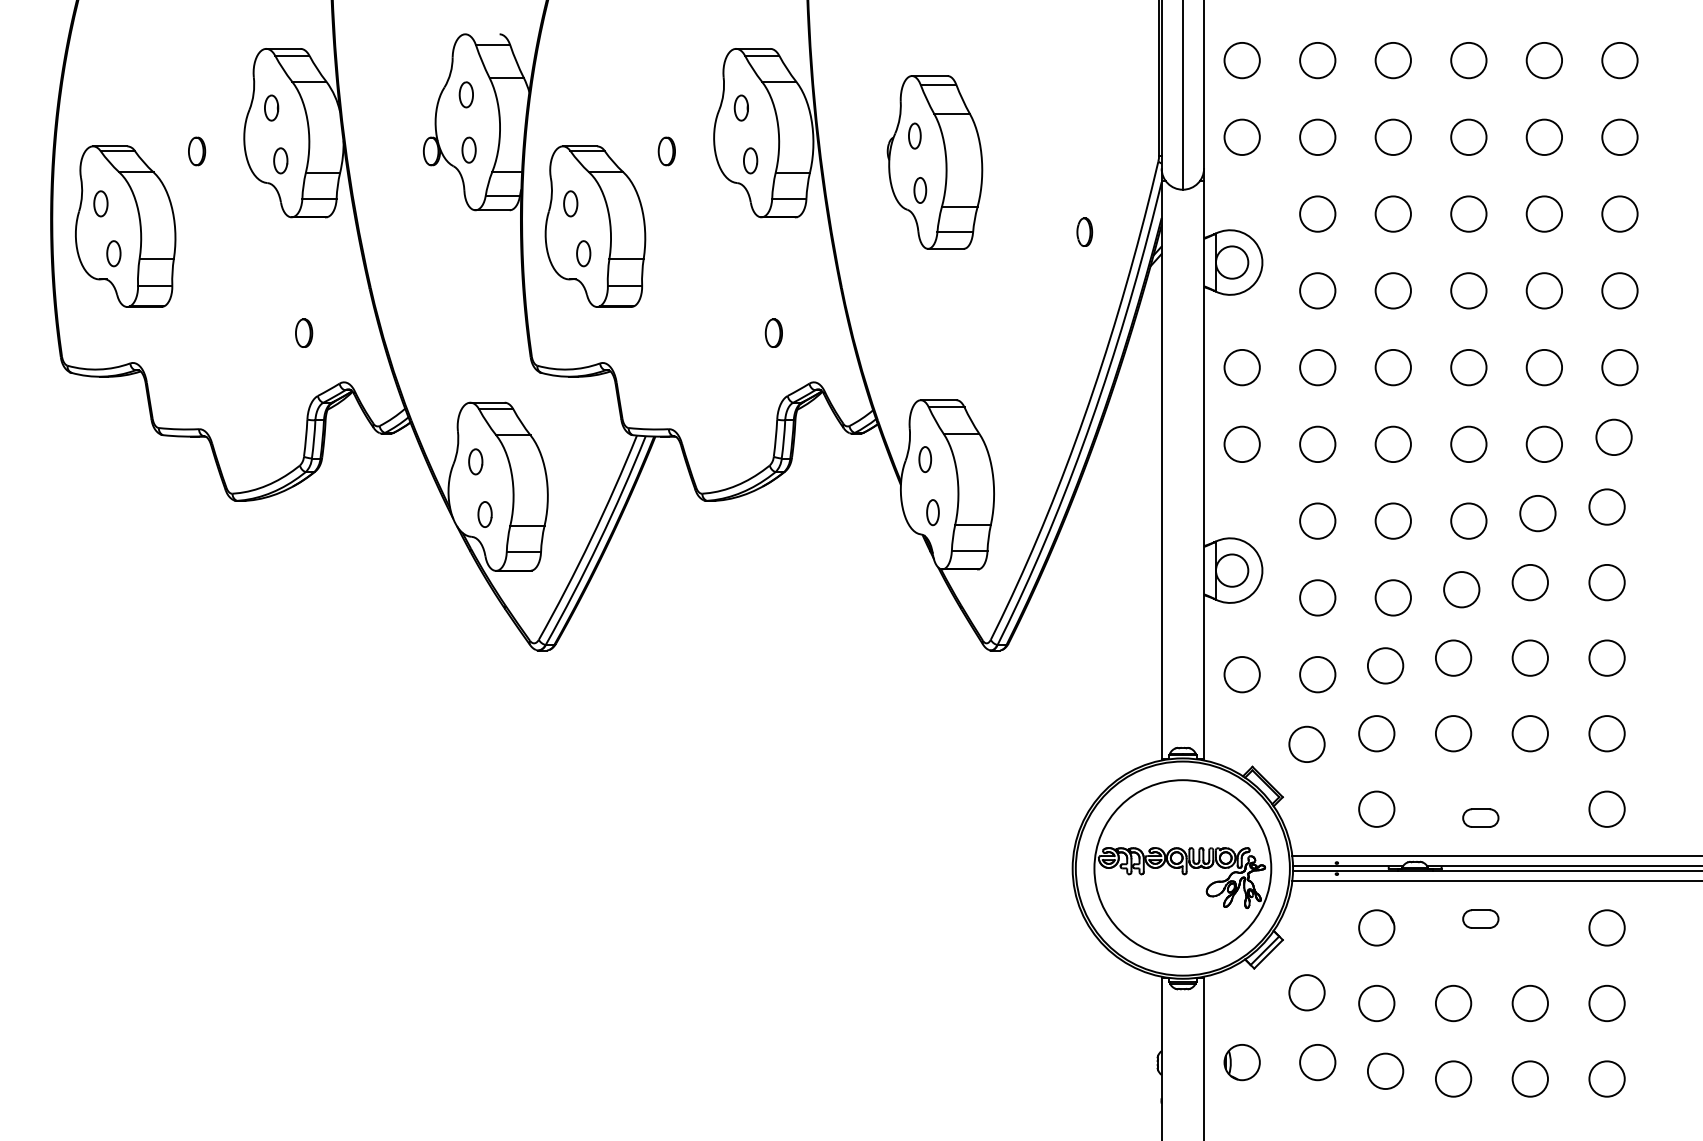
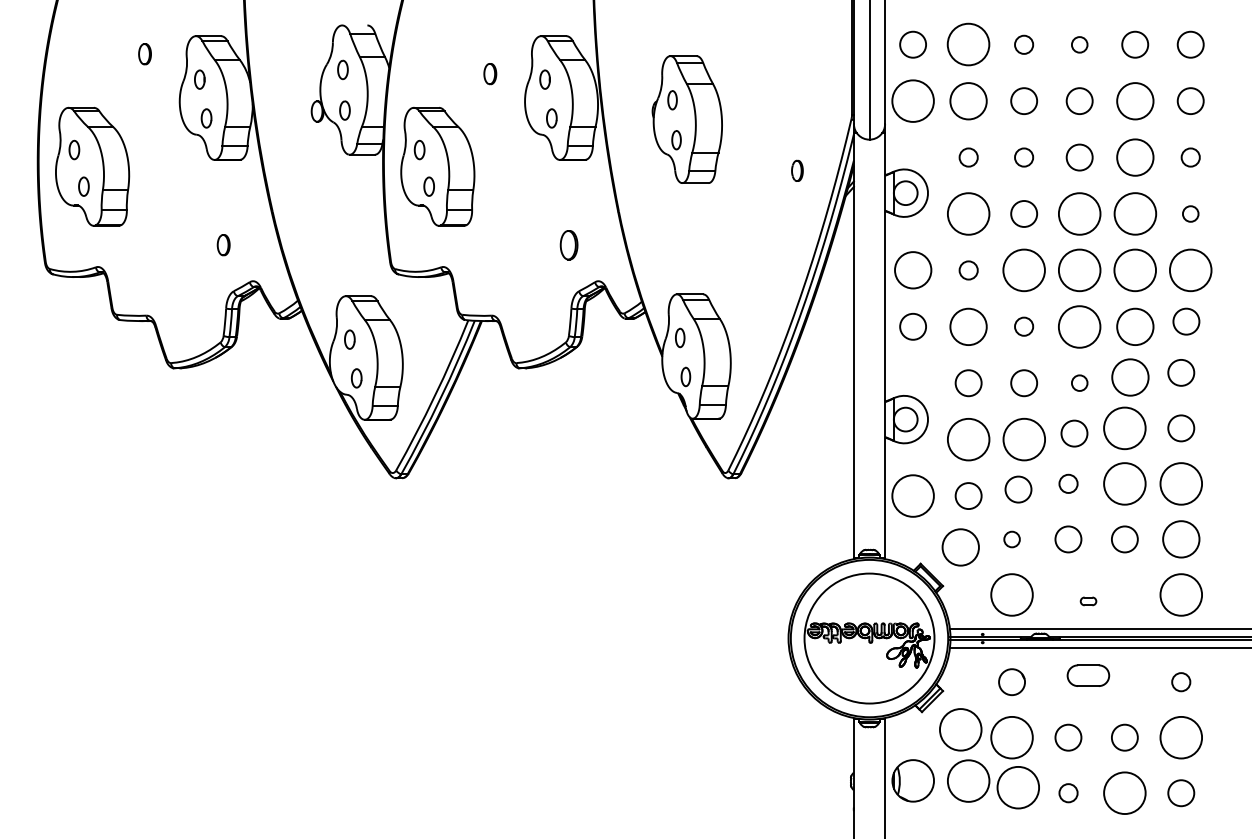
circle: (1317, 60) -> (968, 44), size x1.6
circle: (1392, 60) -> (1023, 44), size x0.7
circle: (1468, 60) -> (1079, 44), size x0.6
circle: (1317, 136) -> (968, 100), size x1.4
circle: (1543, 136) -> (1134, 100), size x1.4
circle: (1241, 137) -> (912, 101), size x1.6
part: (197, 151) -> (145, 54), moved
part: (666, 151) -> (490, 74), moved
circle: (1317, 213) -> (968, 157), size x0.7
circle: (1392, 213) -> (1023, 157), size x0.7
circle: (1543, 213) -> (1134, 157), size x1.4
circle: (1619, 213) -> (1190, 157), size x0.7
circle: (1317, 290) -> (968, 213), size x1.6
circle: (1468, 290) -> (1079, 213), size x1.6
circle: (1543, 290) -> (1134, 213), size x1.6
circle: (1619, 290) -> (1190, 213), size x0.6
part: (773, 332) -> (568, 244), size x1.4
circle: (1241, 367) -> (912, 270), size x1.4
circle: (1317, 367) -> (968, 270), size x0.7
circle: (1392, 367) -> (1023, 270), size x1.6
circle: (1468, 367) -> (1079, 270), size x1.6
circle: (1544, 367) -> (1135, 270), size x1.6
circle: (1619, 367) -> (1190, 270), size x1.6
circle: (1317, 443) -> (968, 326), size x1.4
circle: (1392, 443) -> (1023, 326), size x0.7
circle: (1468, 443) -> (1079, 326), size x1.6
circle: (1543, 443) -> (1134, 326), size x1.4
circle: (1537, 513) -> (1130, 377), size x1.4
circle: (1468, 520) -> (1079, 382), size x0.6
circle: (1530, 582) -> (1124, 428), size x1.6
circle: (1317, 597) -> (968, 439), size x1.6
circle: (1392, 597) -> (1023, 439), size x1.6
circle: (1453, 657) -> (1068, 483), size x0.7
circle: (1530, 657) -> (1124, 483), size x1.6
circle: (1606, 657) -> (1180, 483), size x1.6
circle: (1241, 674) -> (912, 495), size x1.6
circle: (1376, 733) -> (1011, 539), size x0.6
circle: (1606, 733) -> (1180, 539), size x1.4
circle: (1306, 743) -> (960, 546), size x1.4
circle: (1376, 808) -> (1011, 594), size x1.6
circle: (1606, 808) -> (1180, 594), size x1.6
part: (1480, 817) -> (1088, 601), size x0.6
part: (1480, 918) -> (1088, 675), size x1.6
circle: (1606, 927) -> (1180, 681), size x0.7
circle: (1306, 992) -> (960, 729), size x1.6
circle: (1376, 1003) -> (1011, 737), size x1.6
circle: (1606, 1003) -> (1180, 737), size x1.6
part: (1241, 1062) -> (912, 781), size x1.6
circle: (1317, 1062) -> (968, 781), size x1.6
circle: (1385, 1070) -> (1018, 786), size x1.6
circle: (1453, 1078) -> (1068, 792), size x0.7
circle: (1530, 1078) -> (1124, 792), size x1.6

